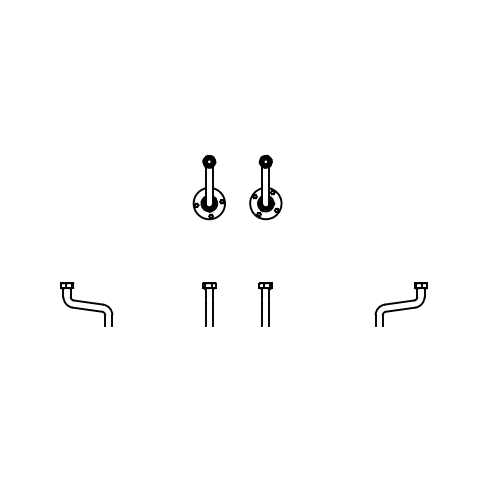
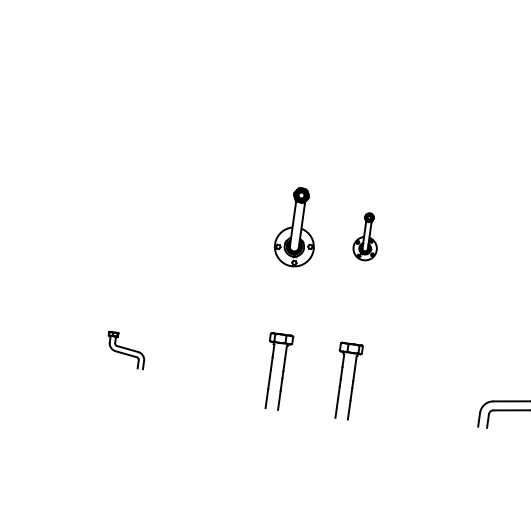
part: (265, 187) -> (366, 236), size x0.6
part: (86, 304) -> (125, 350), size x0.6
part: (209, 304) -> (277, 371), size x1.4
part: (265, 304) -> (346, 380), size x1.4

